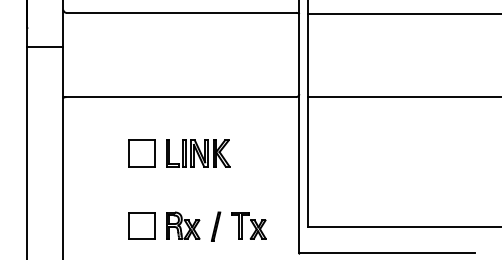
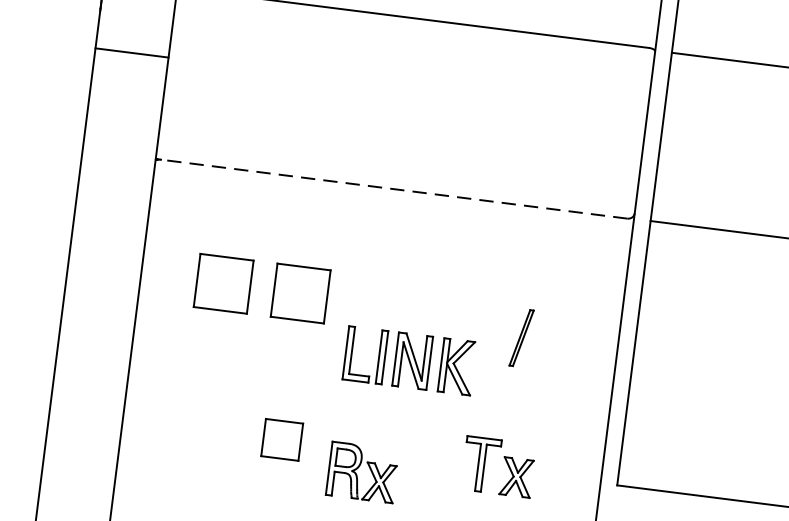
line: (181, 97) -> (395, 190), solid -> dashed
part: (103, 153) -> (222, 283), added
part: (198, 153) -> (410, 360), moved
part: (141, 225) -> (281, 439), size x0.7
part: (183, 225) -> (363, 472), moved
line: (216, 226) -> (522, 337), moved

